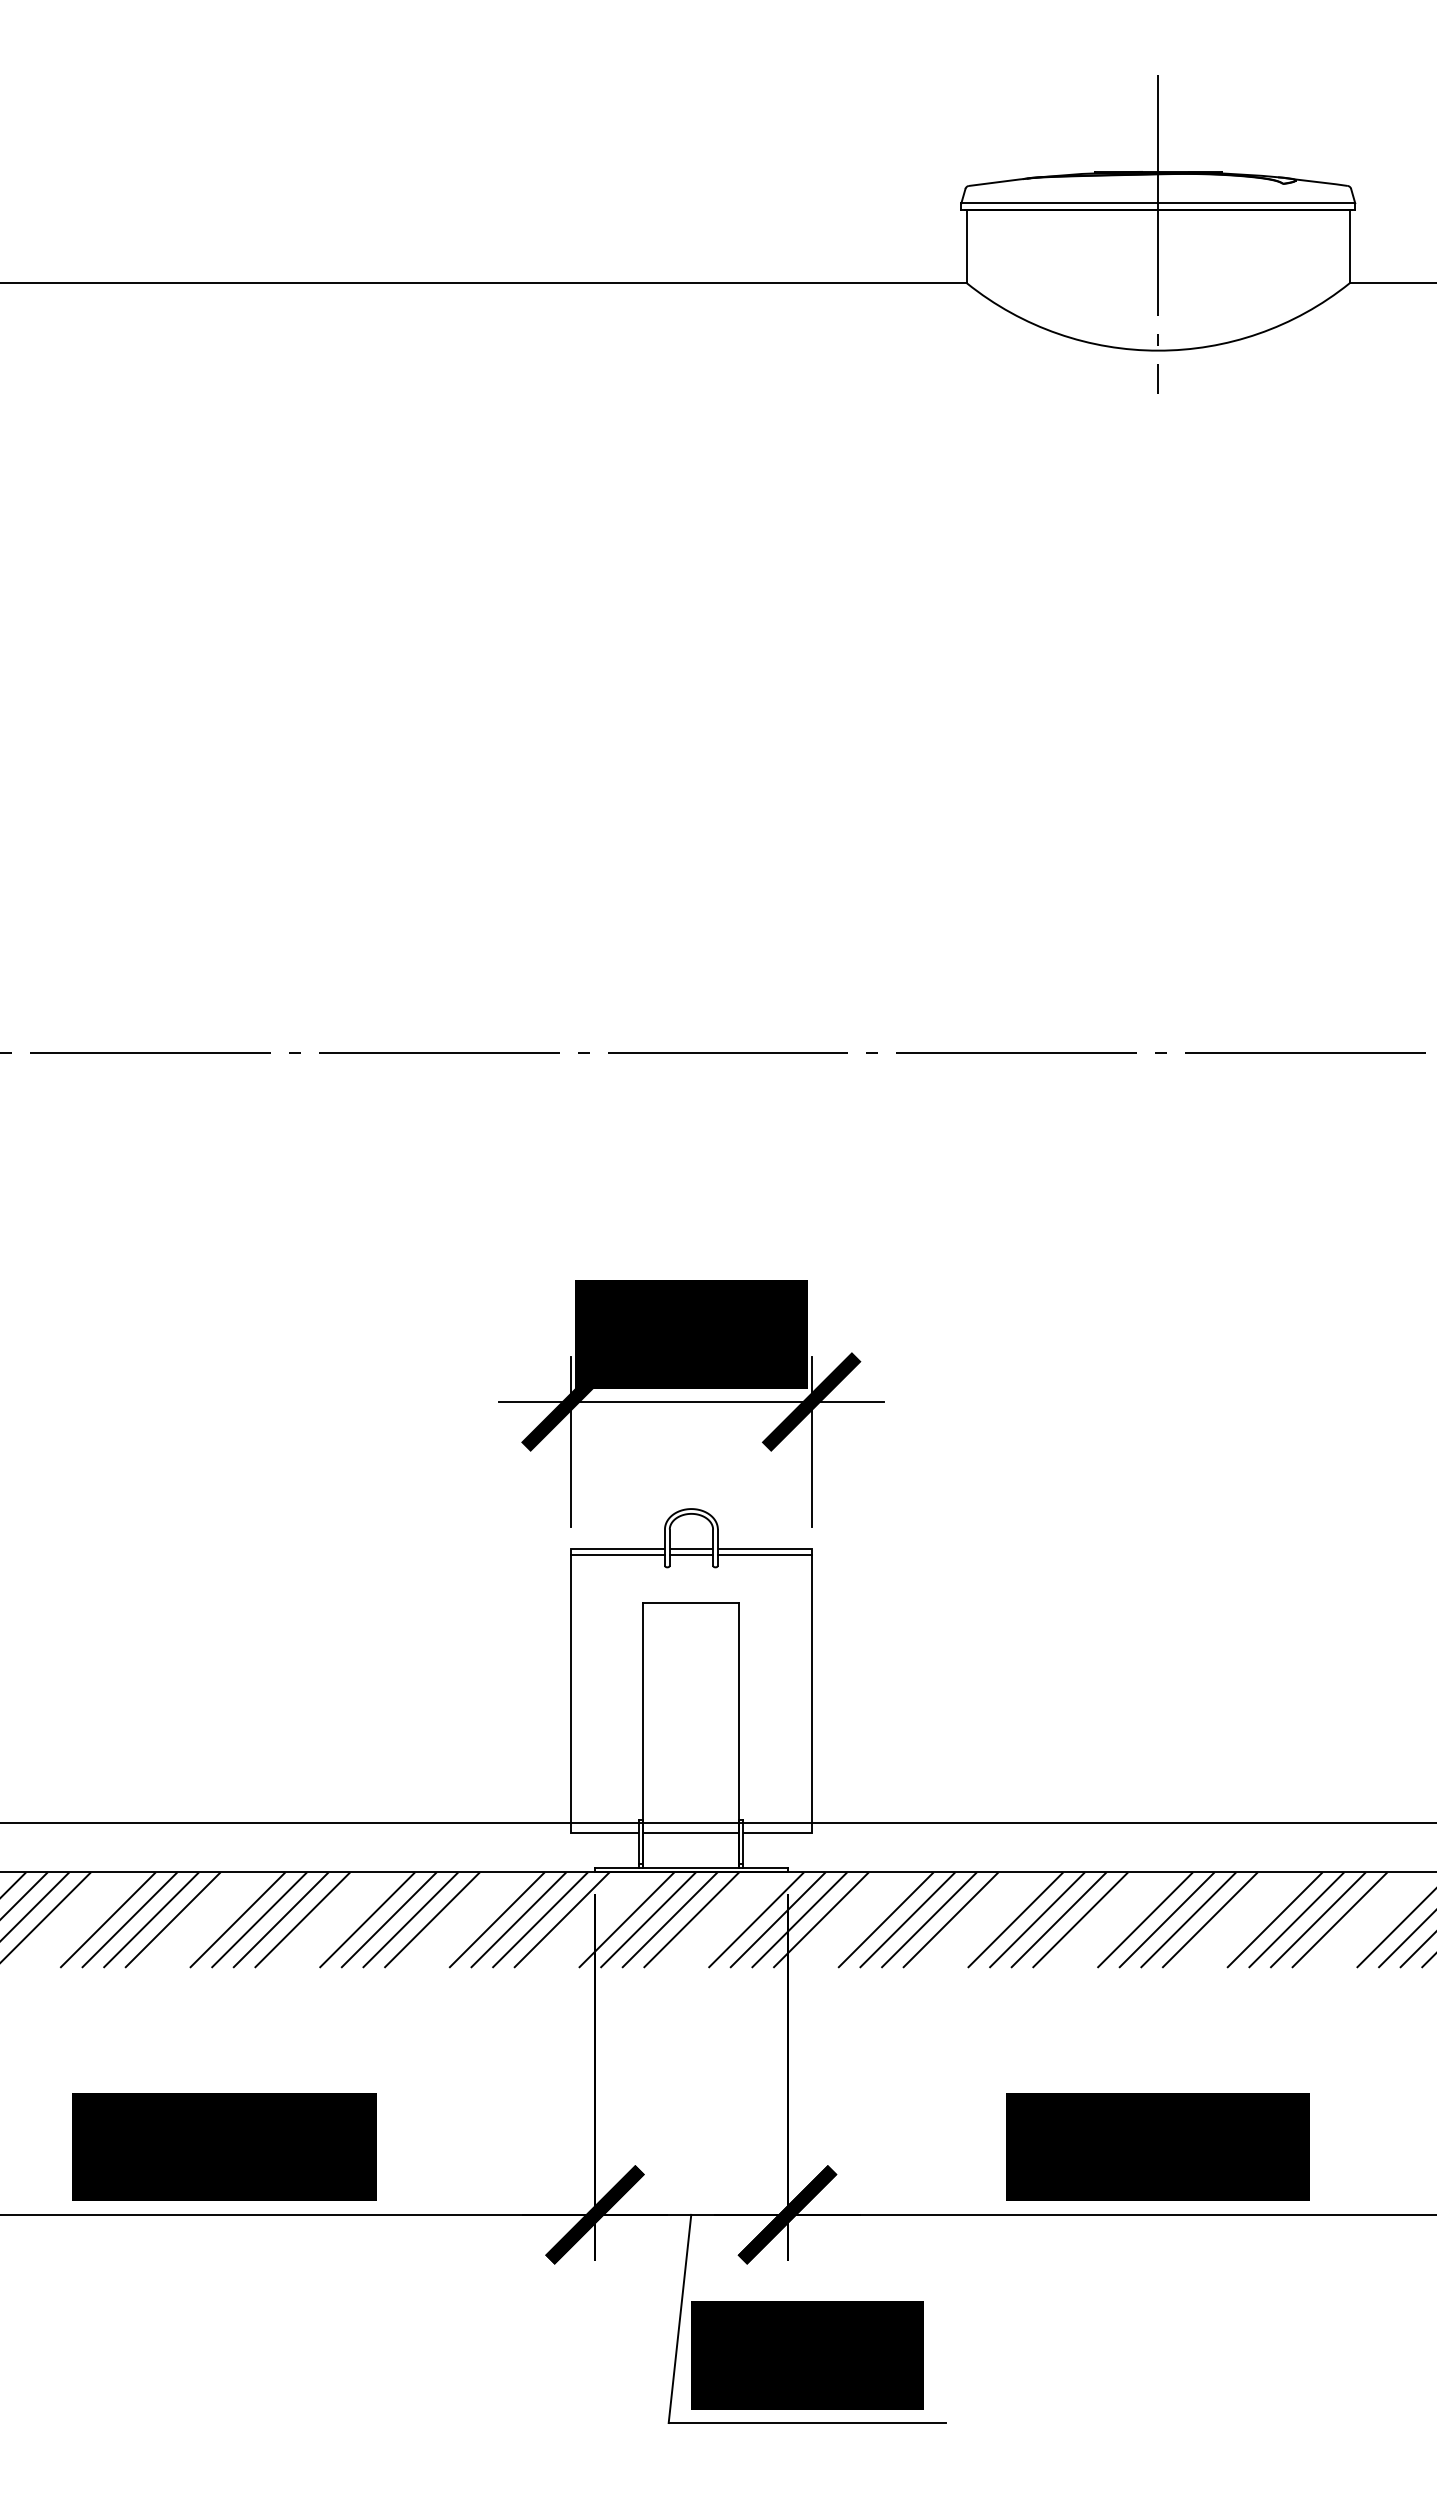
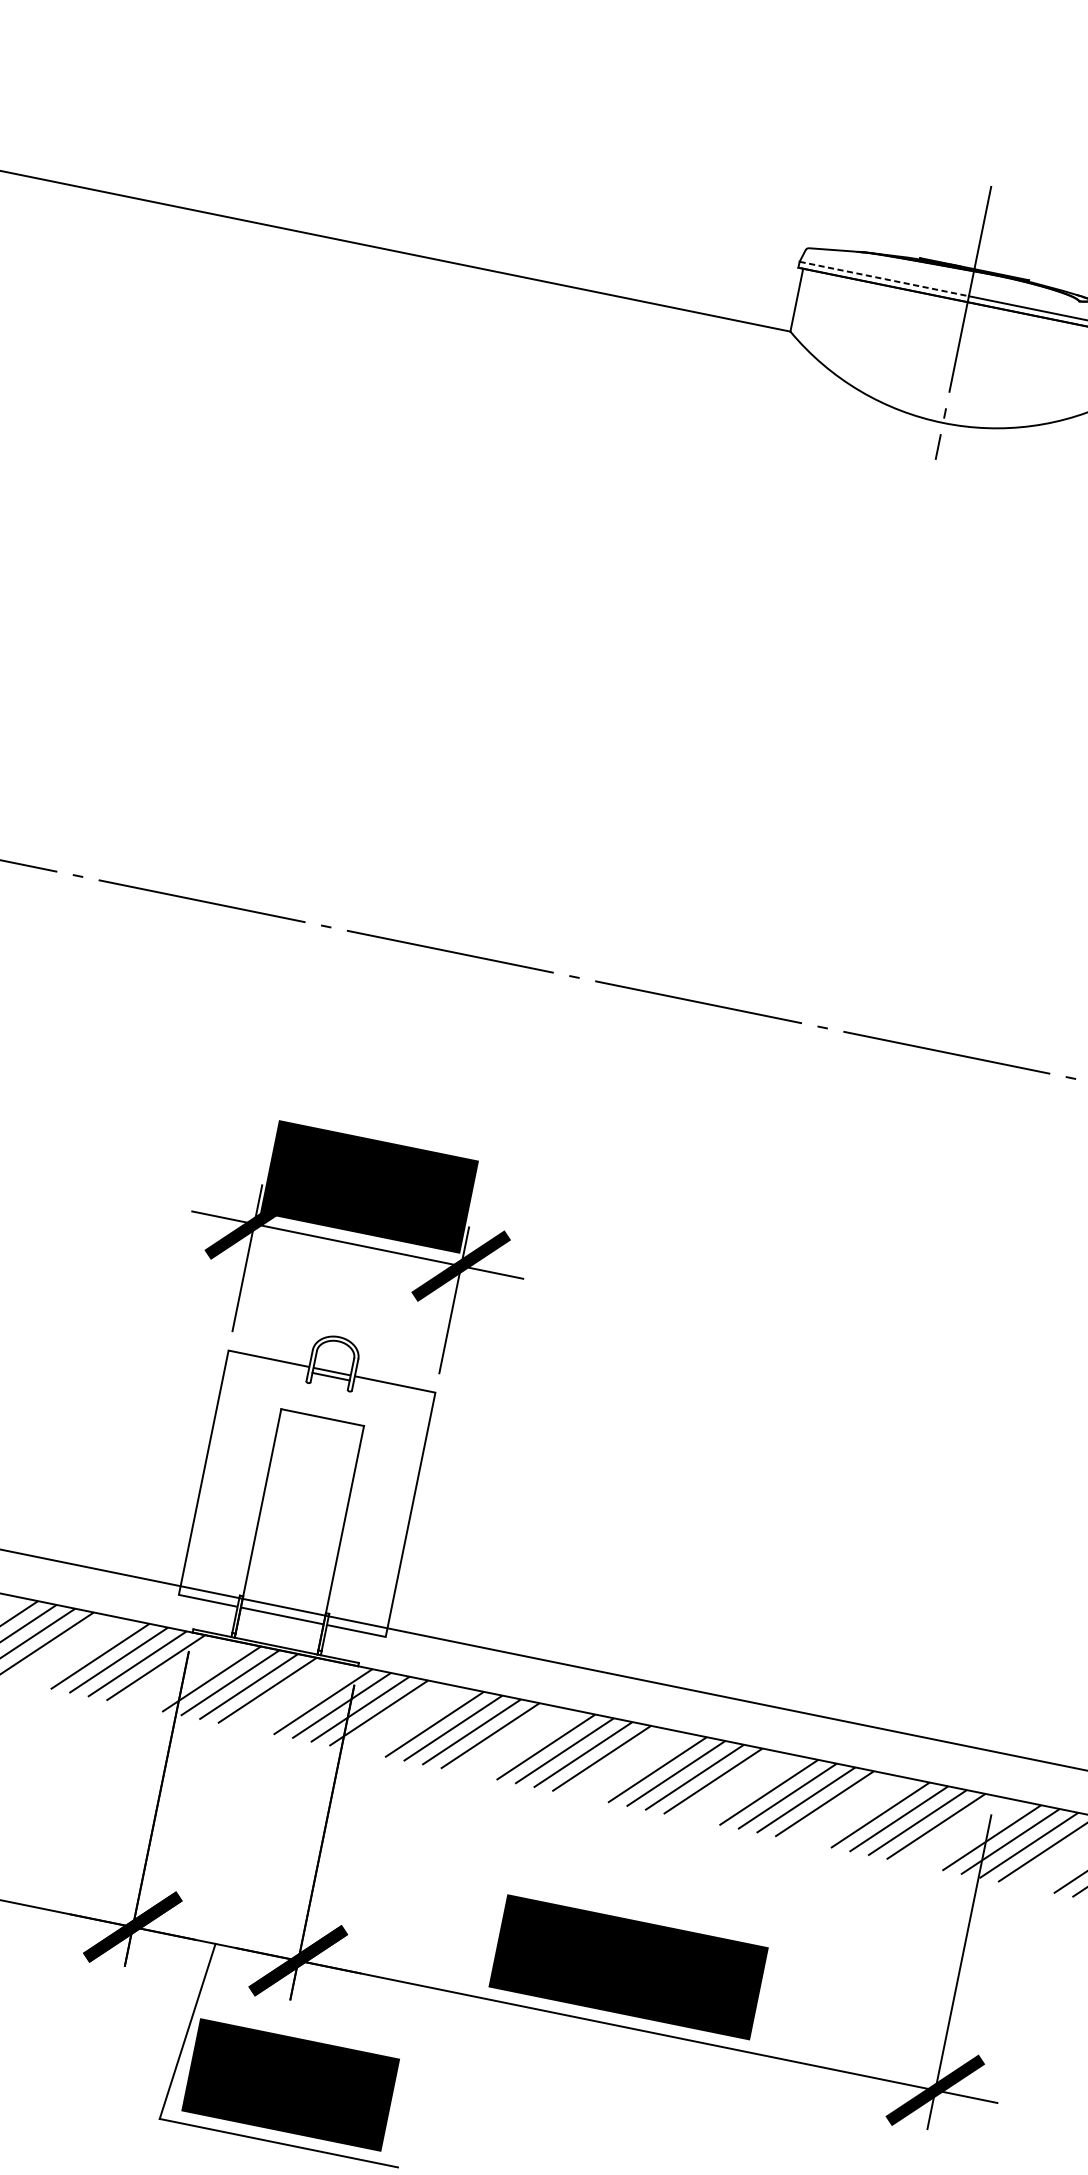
line: (1060, 203) -> (884, 279), solid -> dashed
line: (617, 1555) -> (267, 1364), removed
line: (764, 1555) -> (393, 1389), removed

